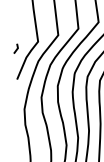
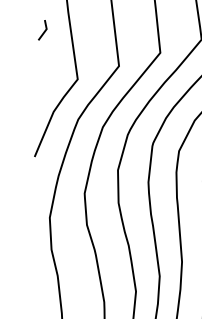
line: (16, 48) -> (43, 29), moved

